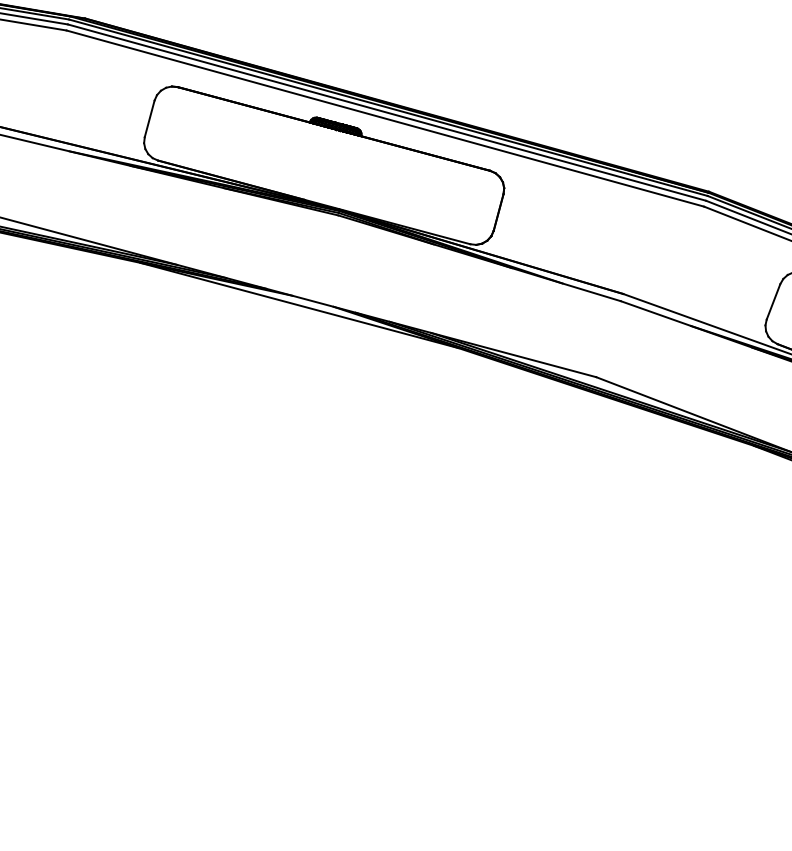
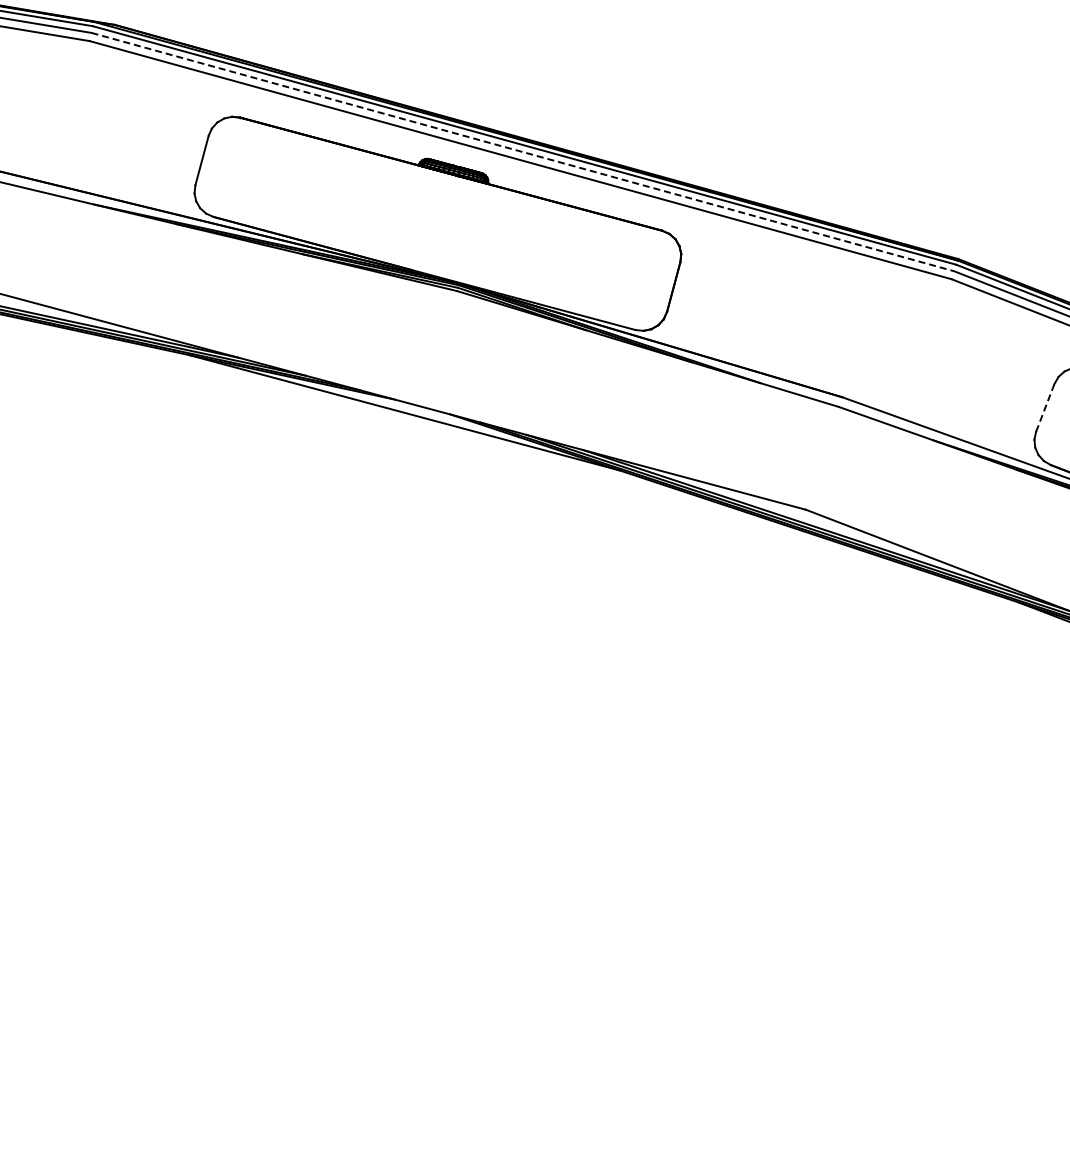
line: (387, 112) -> (523, 152), solid -> dashed
line: (773, 301) -> (1045, 407), solid -> dashed

